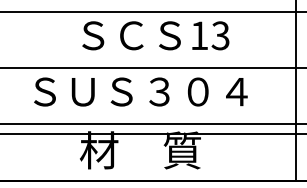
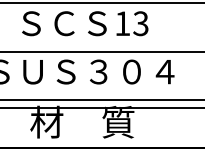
text: (155, 35) -> (84, 23), moved

